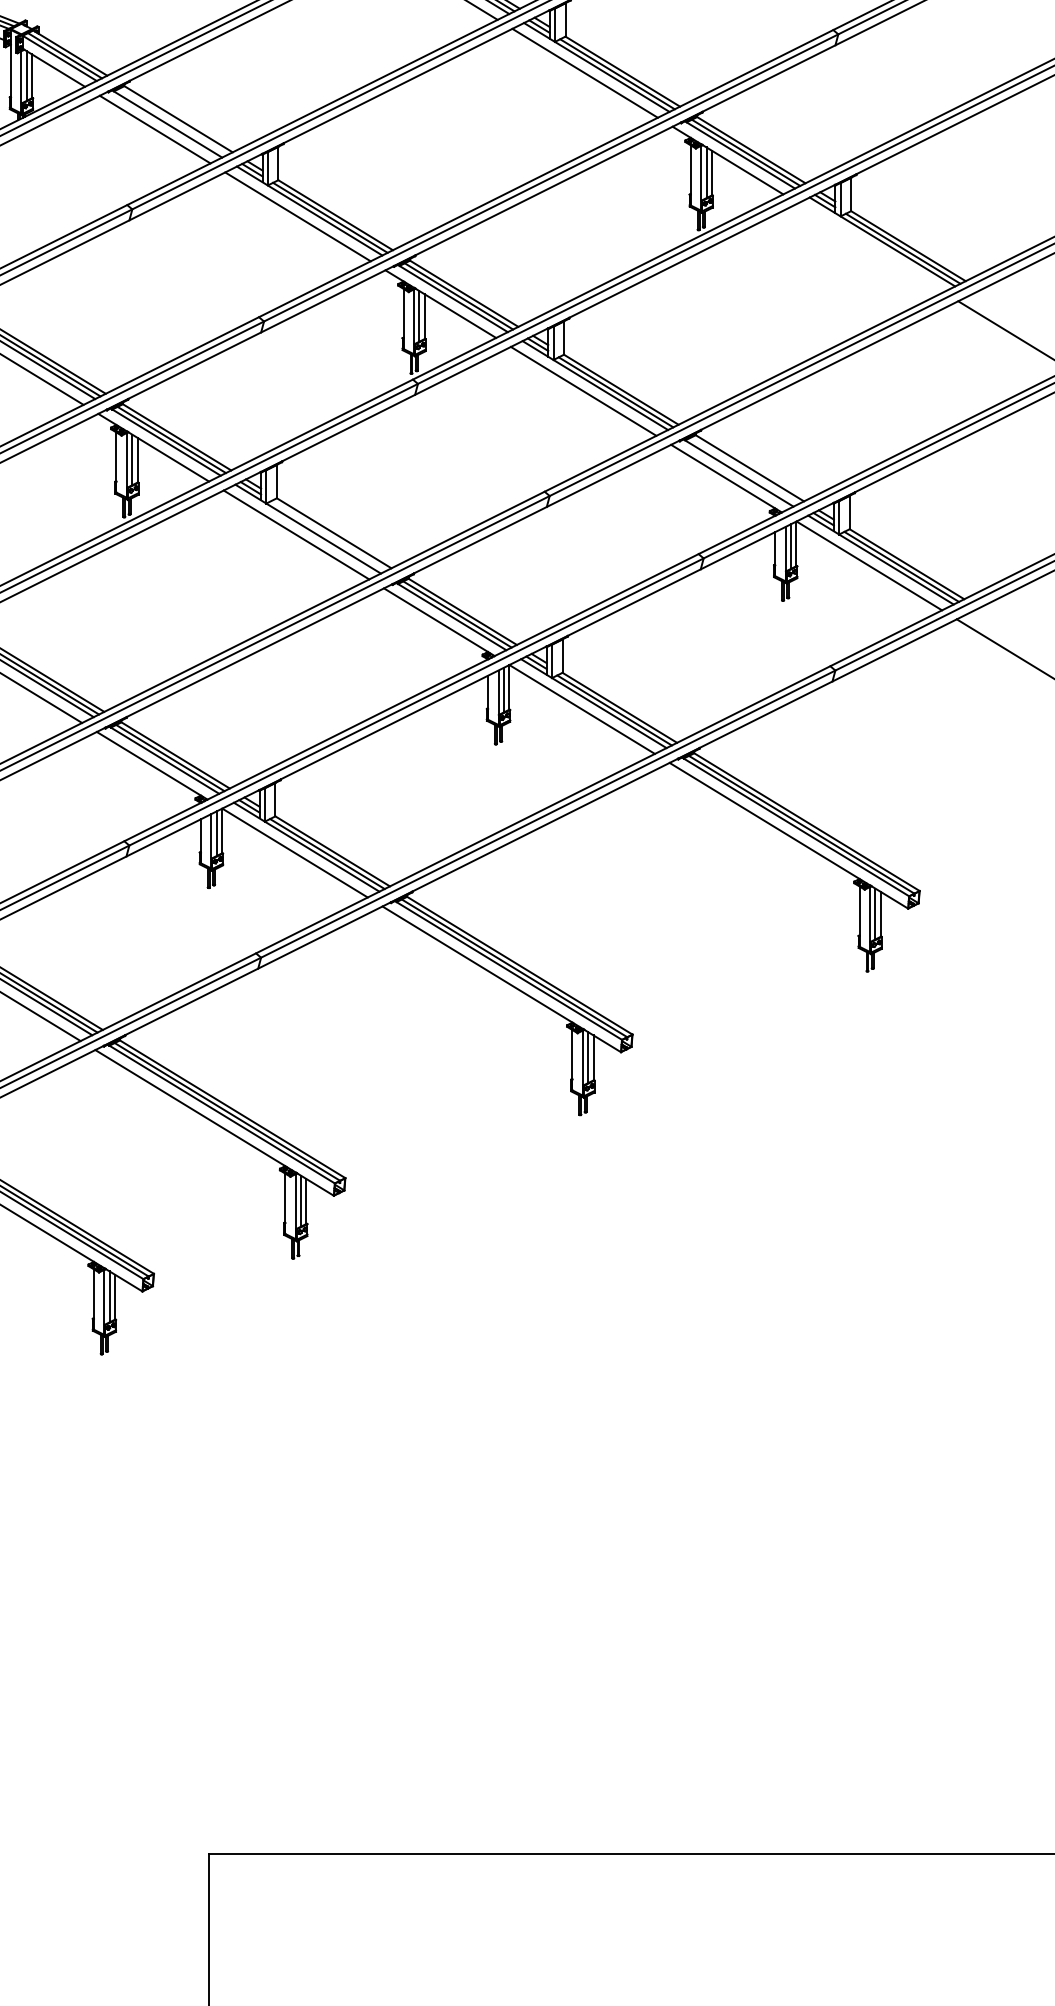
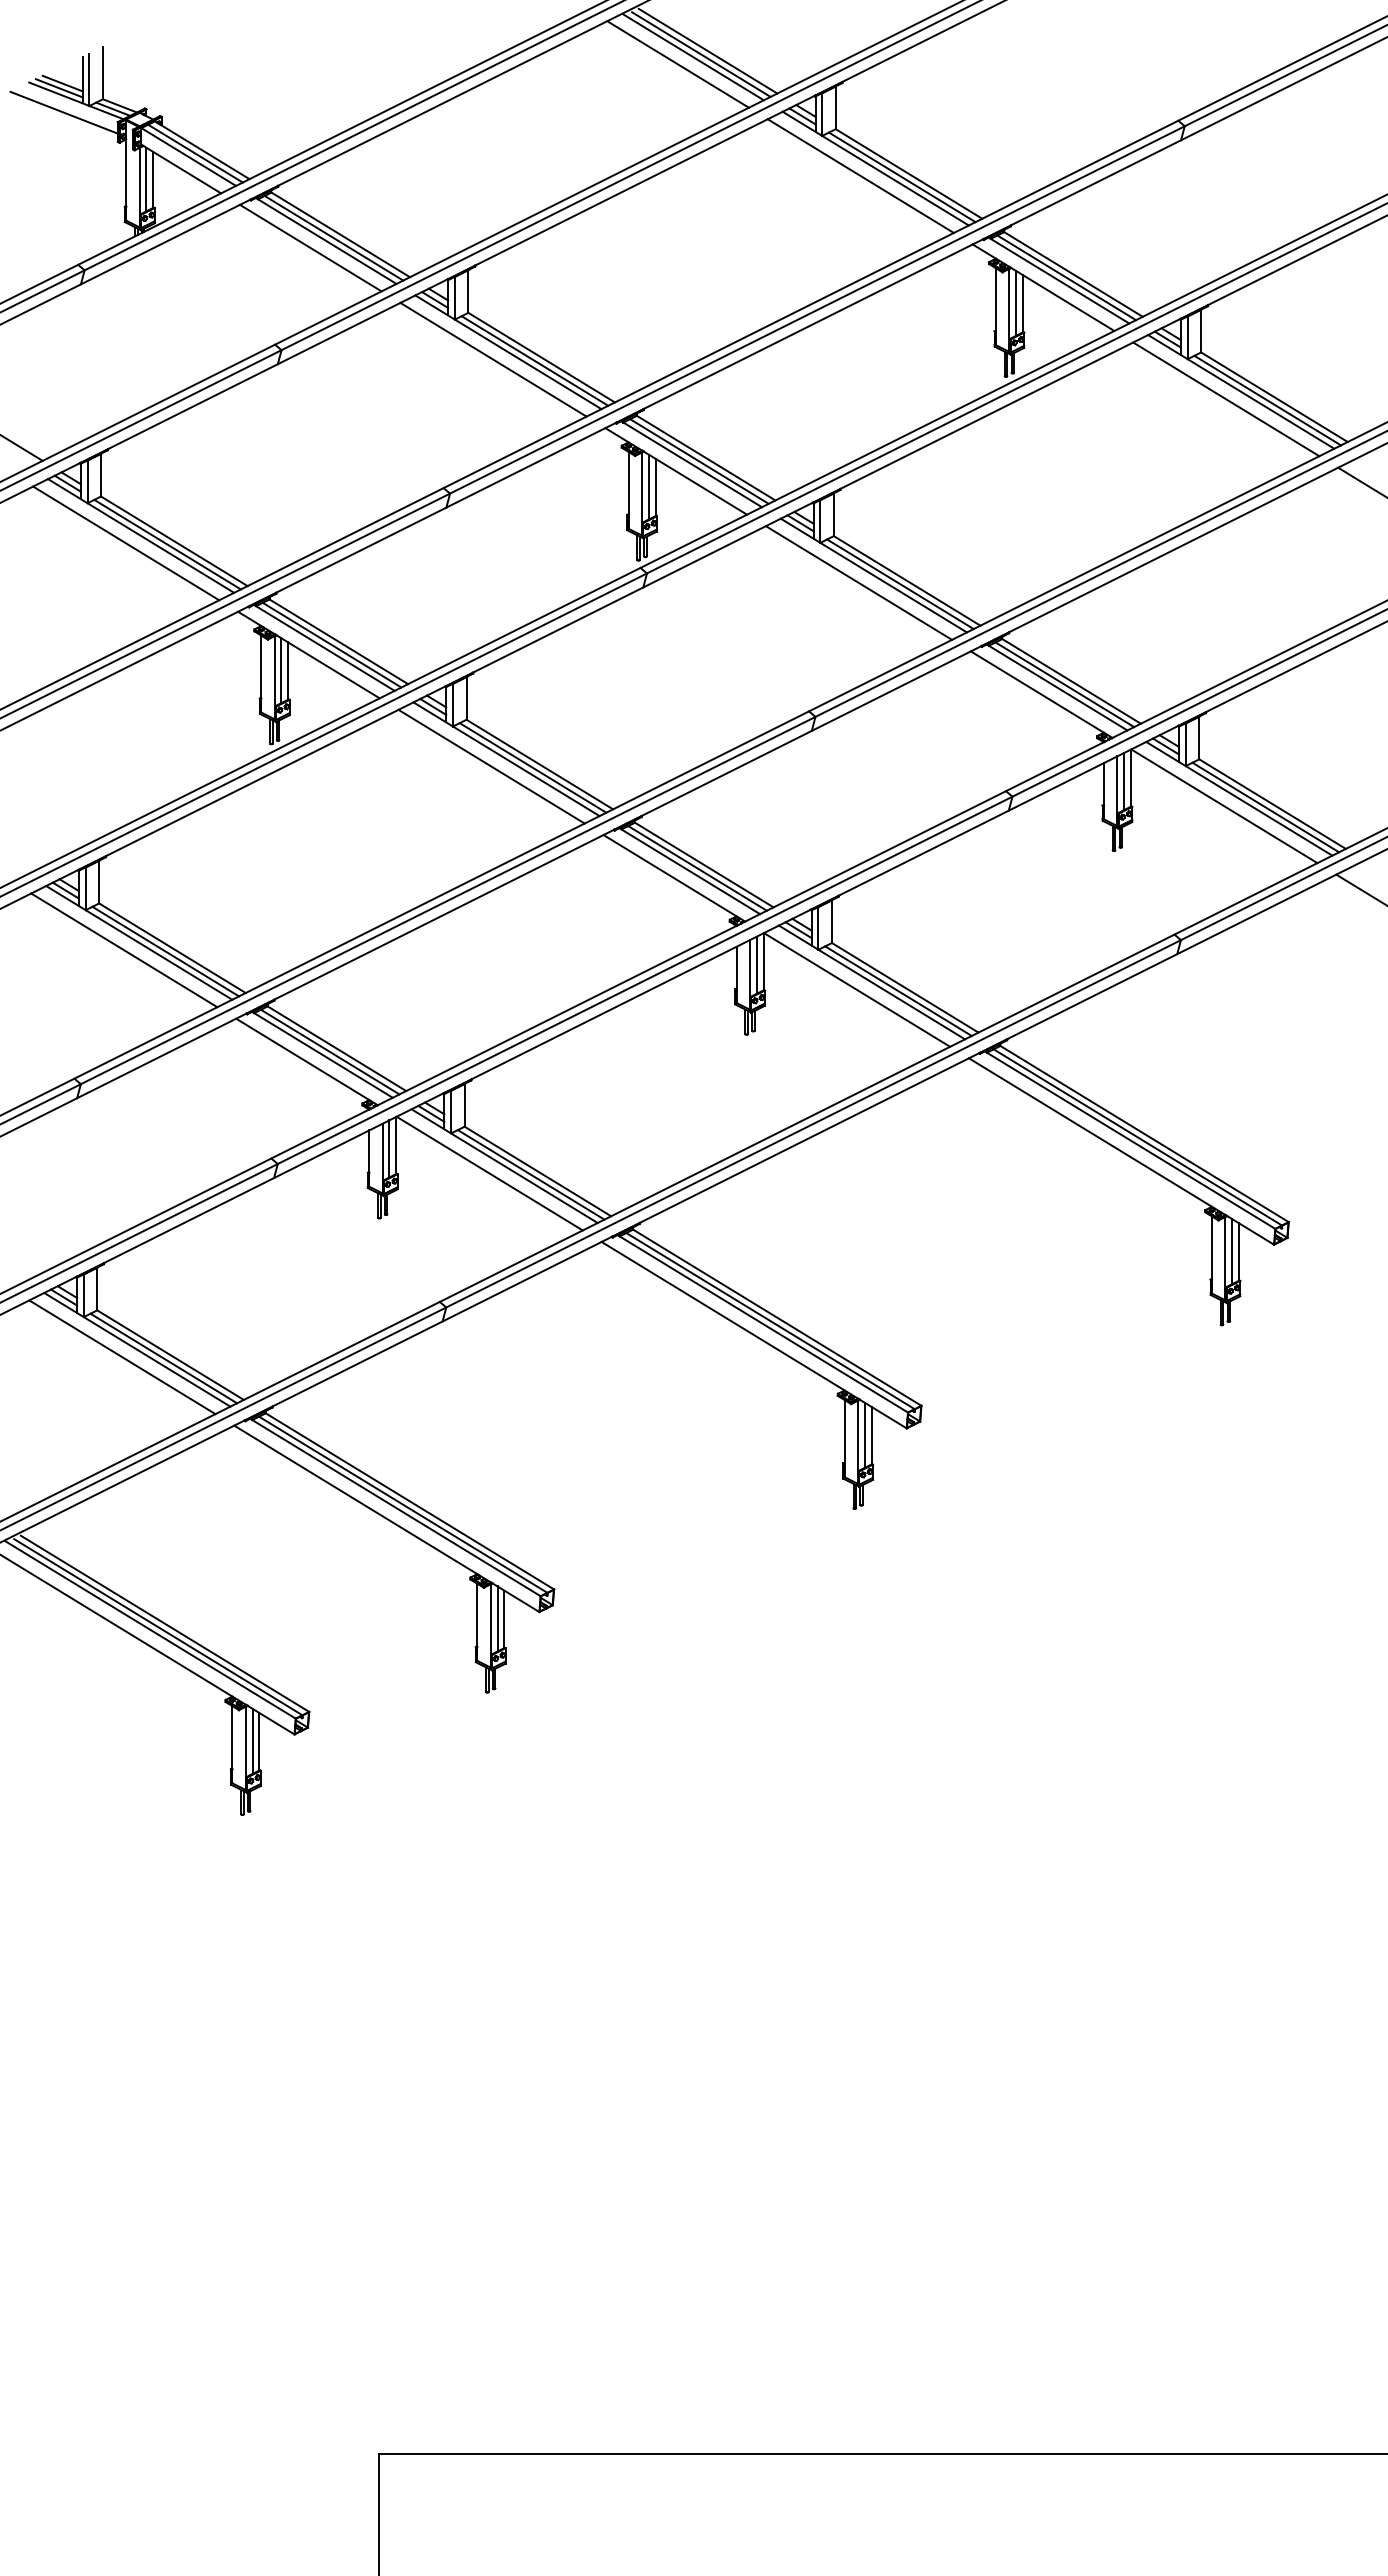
line: (172, 121) -> (333, 237), added
line: (870, 247) -> (1226, 399), added
line: (744, 470) -> (1064, 684), added
line: (328, 535) -> (532, 767), added

